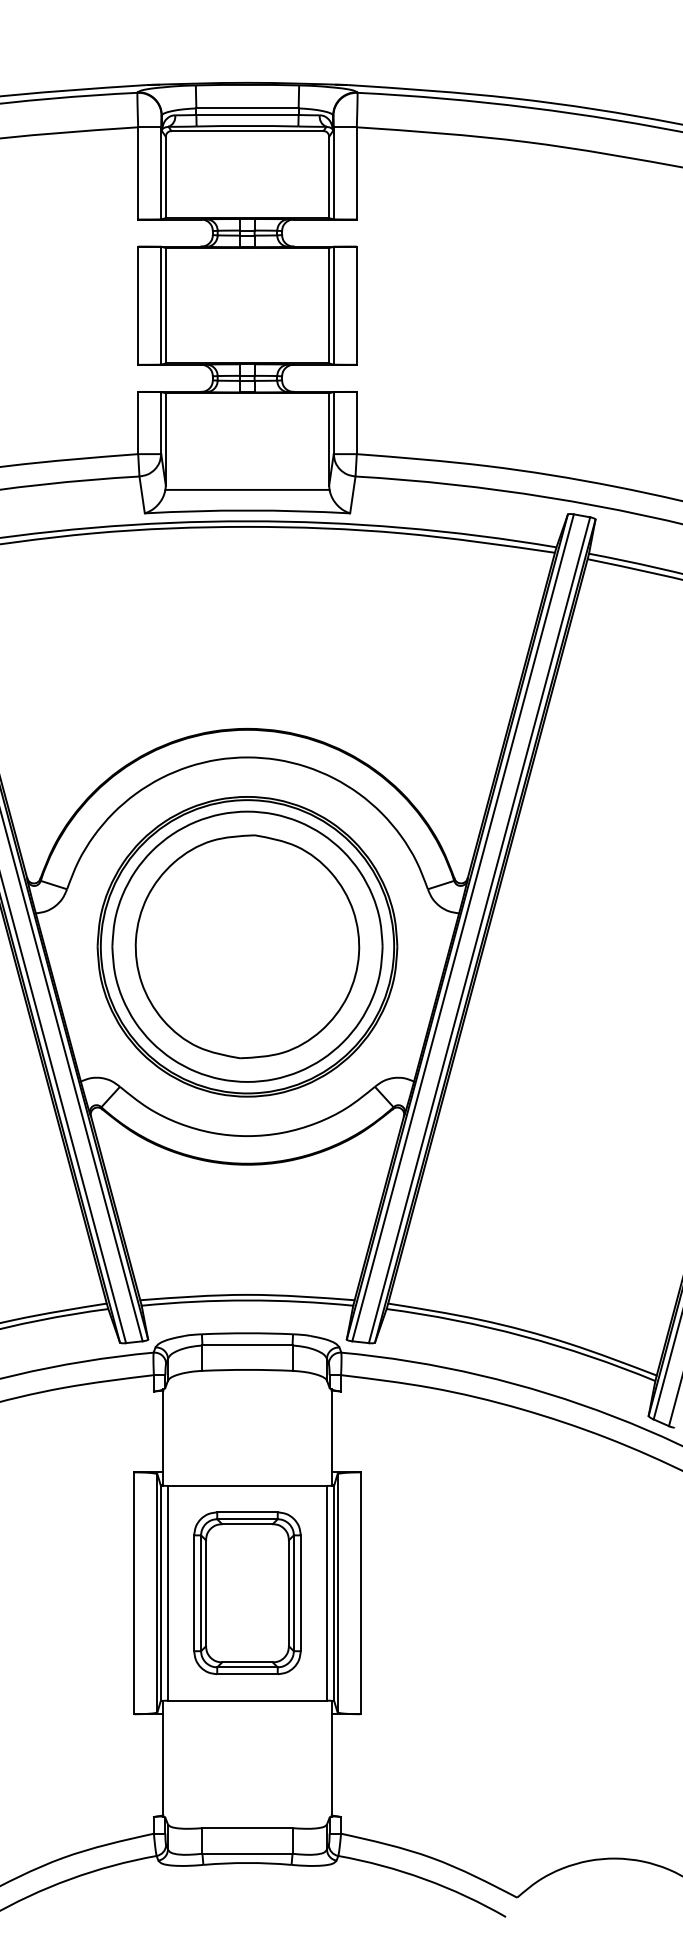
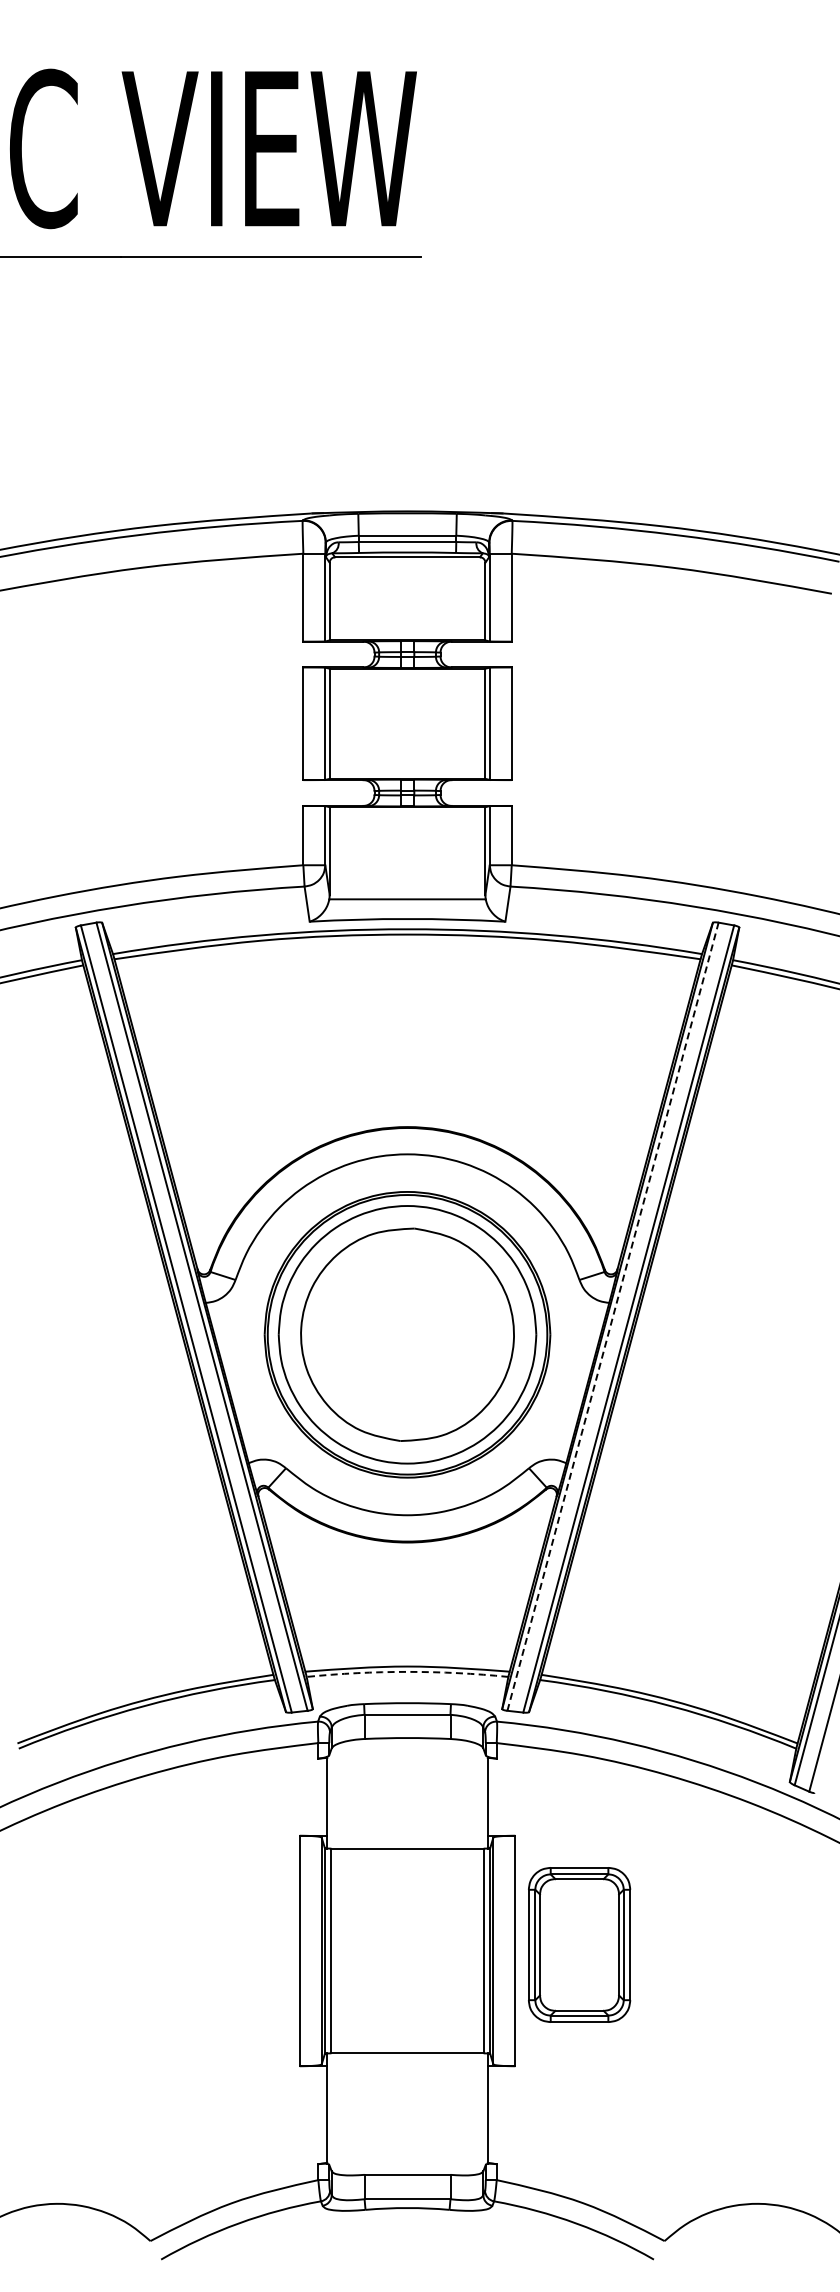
line: (463, 927) -> (613, 1316), solid -> dashed
arc: (247, 1300) -> (407, 1671), solid -> dashed
part: (247, 1592) -> (579, 1944), moved

